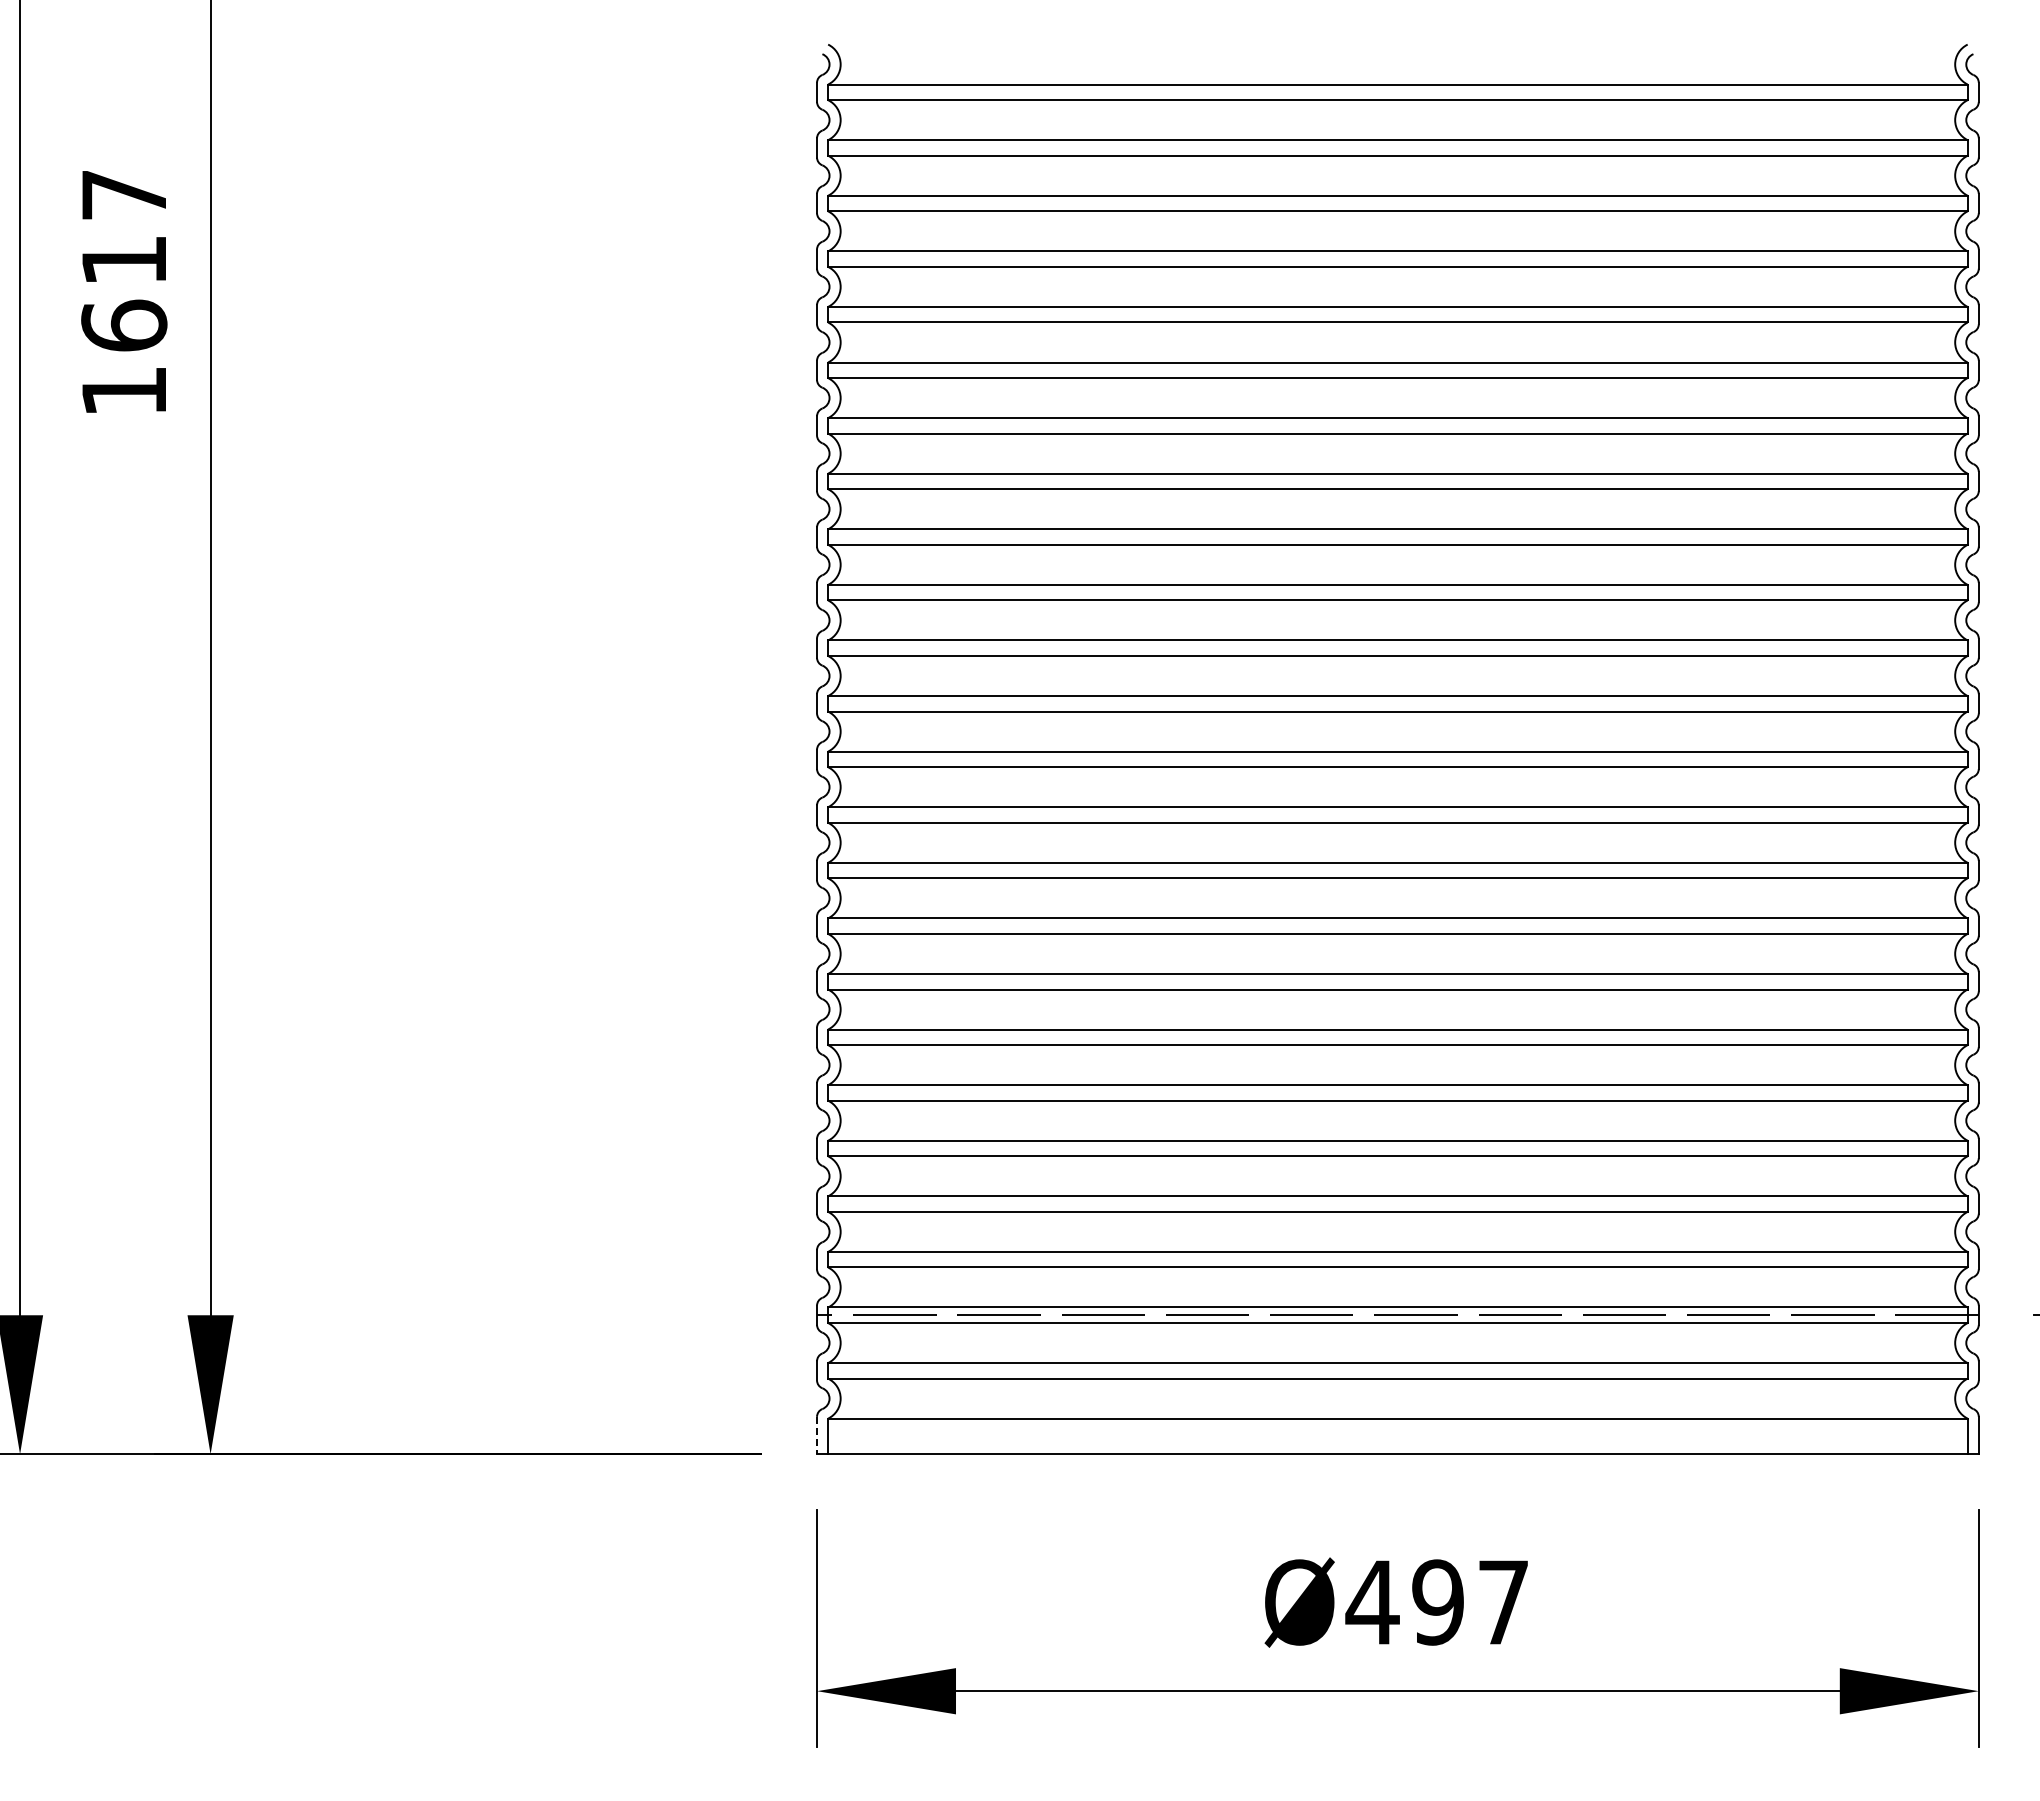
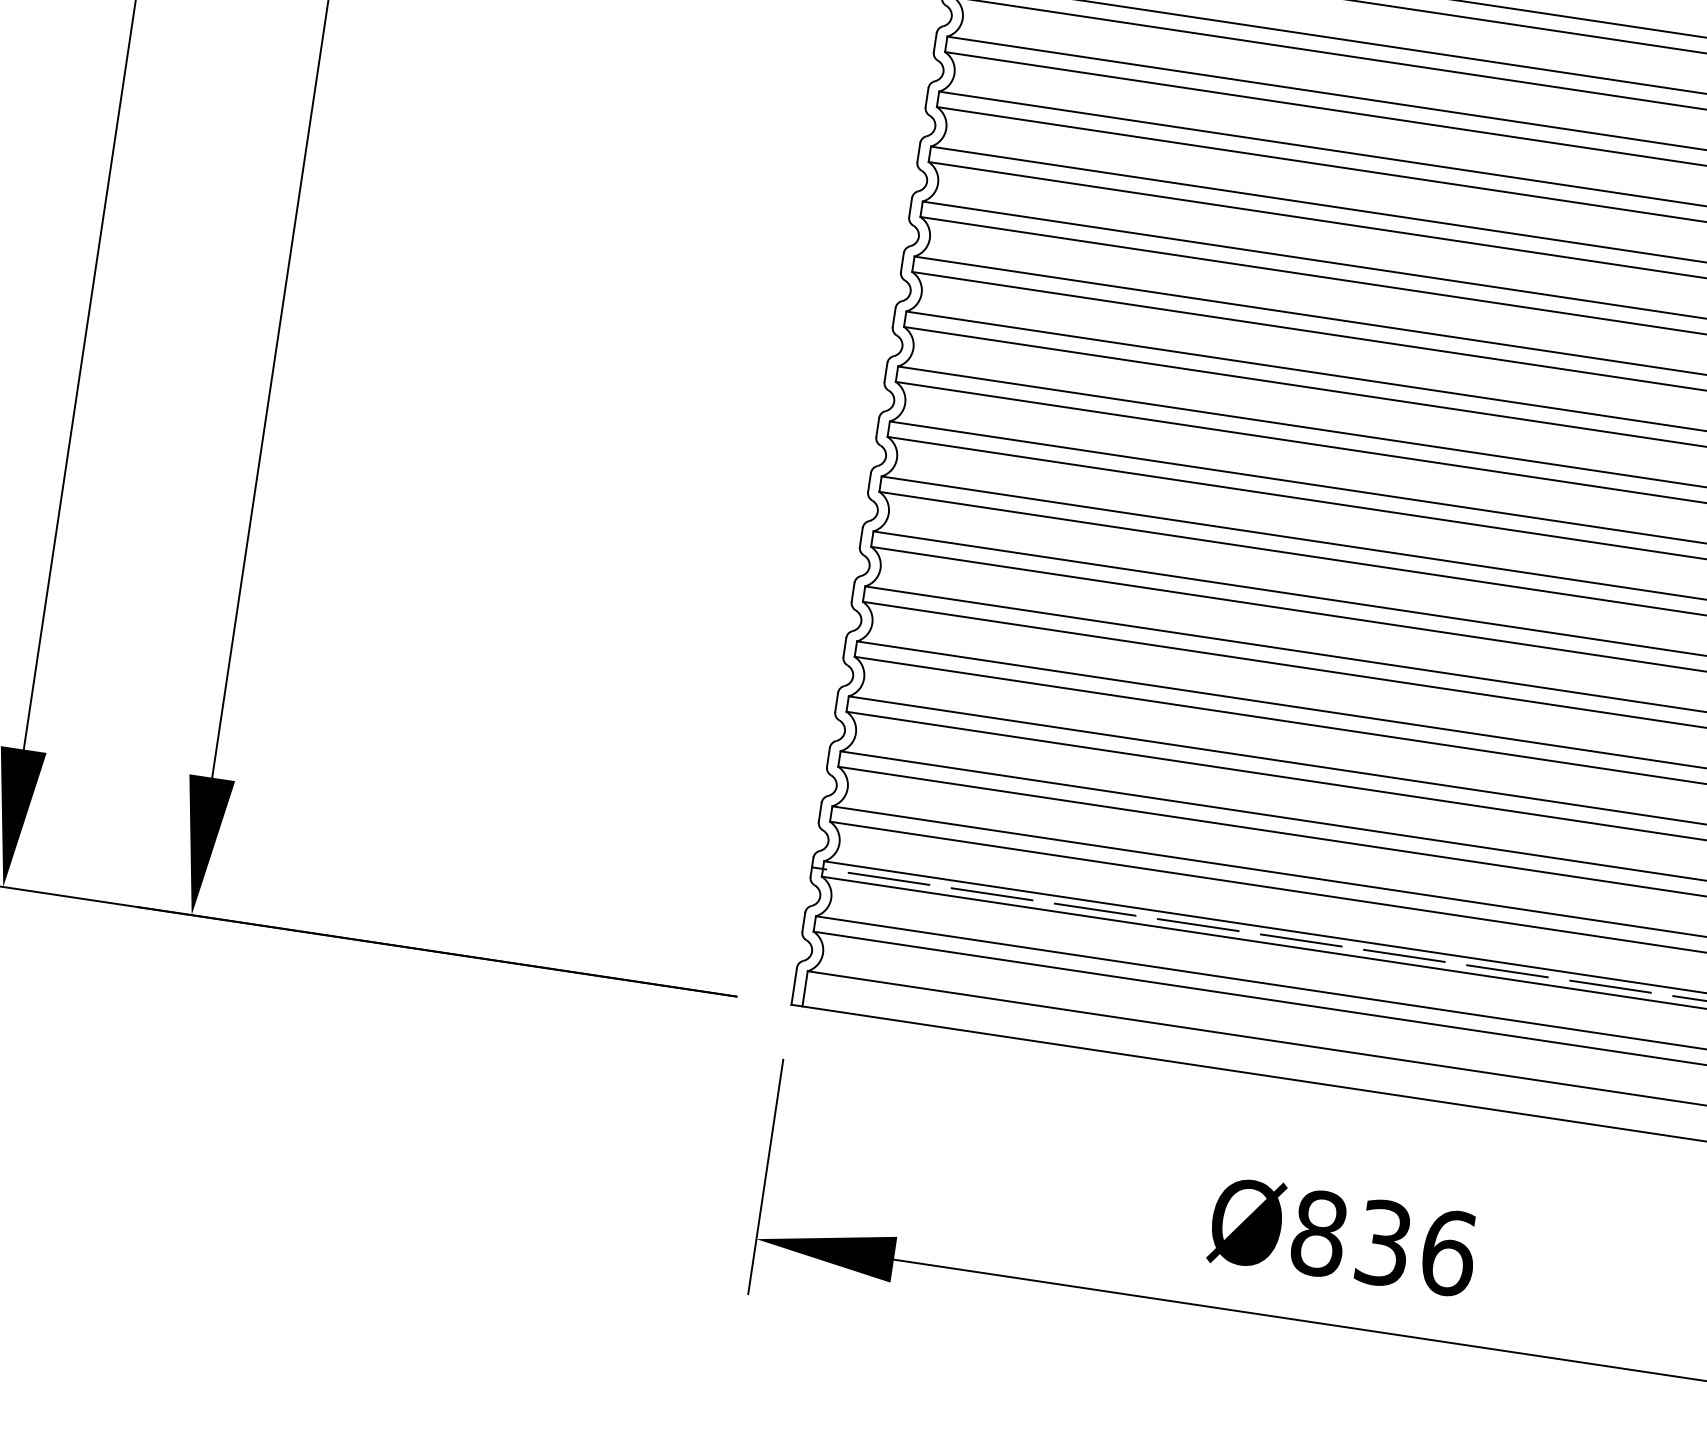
line: (817, 1435) -> (794, 986), dashed -> solid
text: (1437, 1602) -> (1383, 1243), Ø497 -> Ø836

